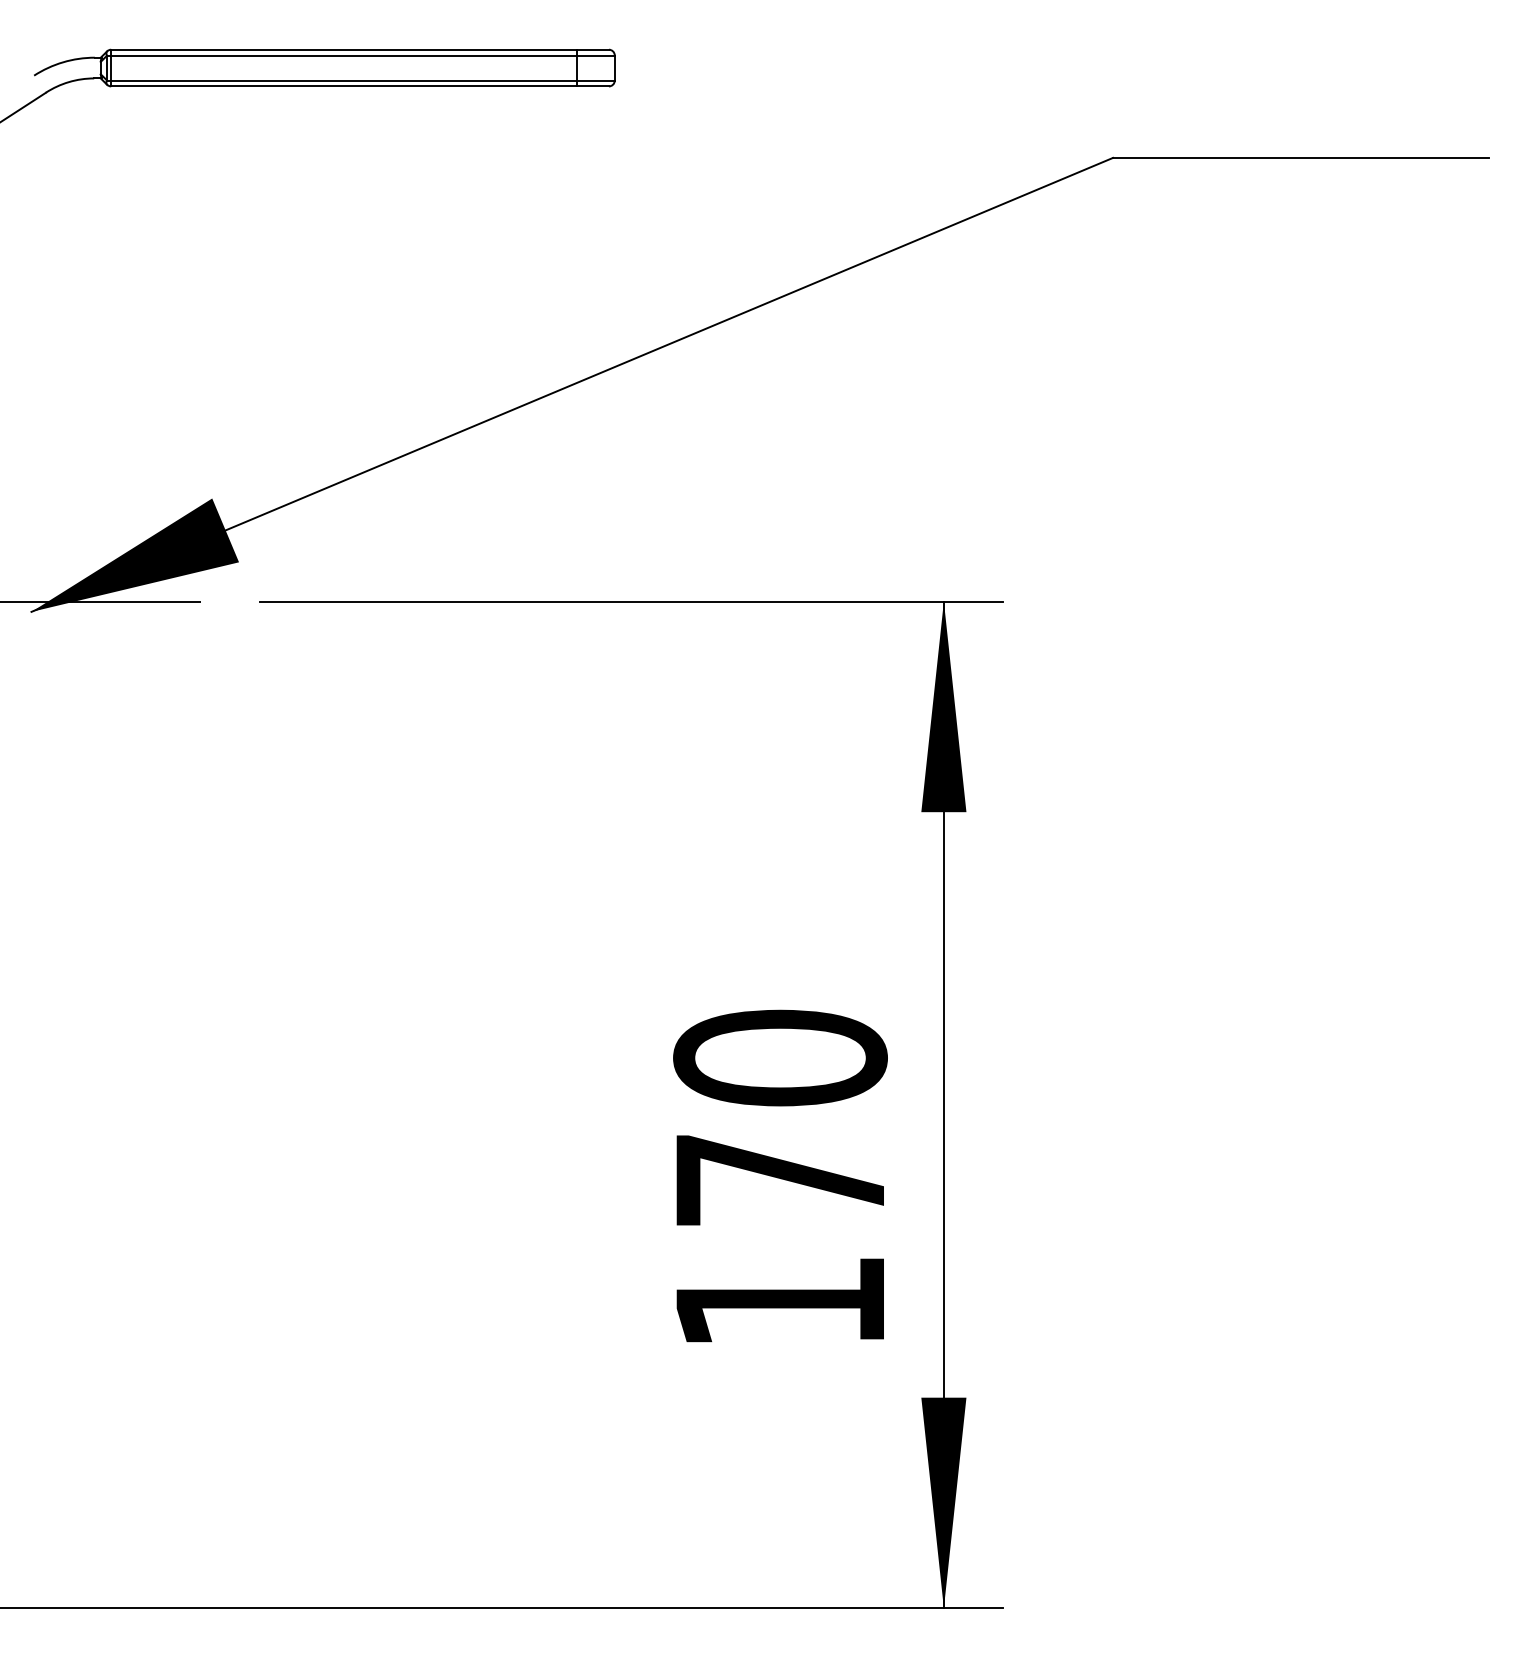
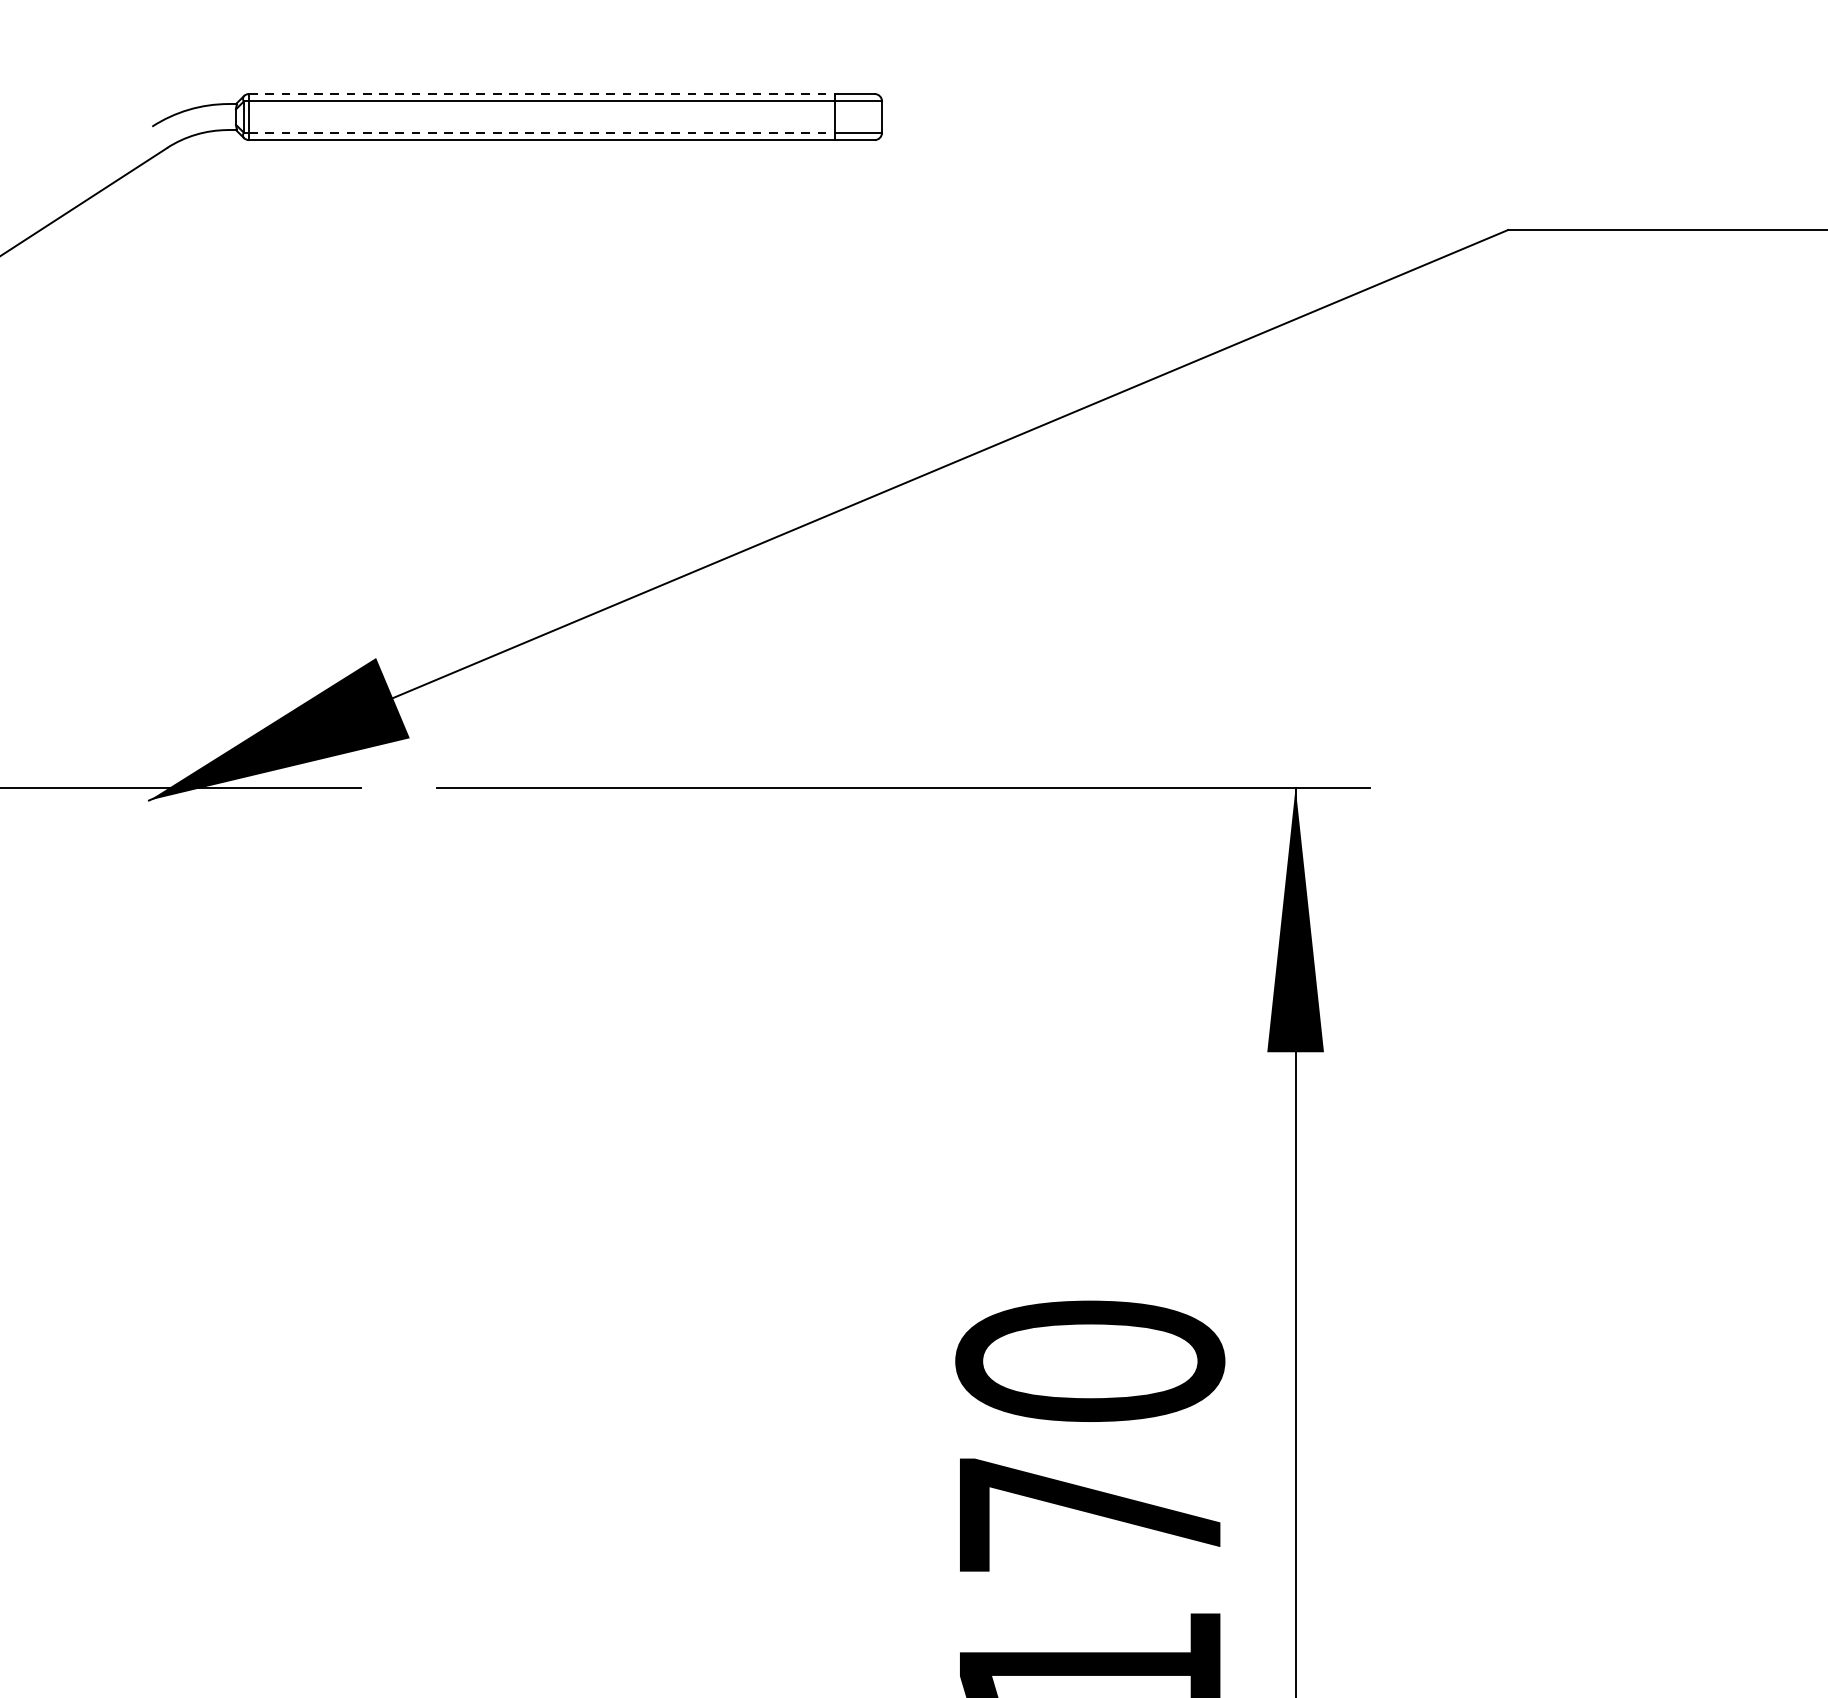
line: (344, 49) -> (542, 93), solid -> dashed
line: (344, 80) -> (542, 132), solid -> dashed

